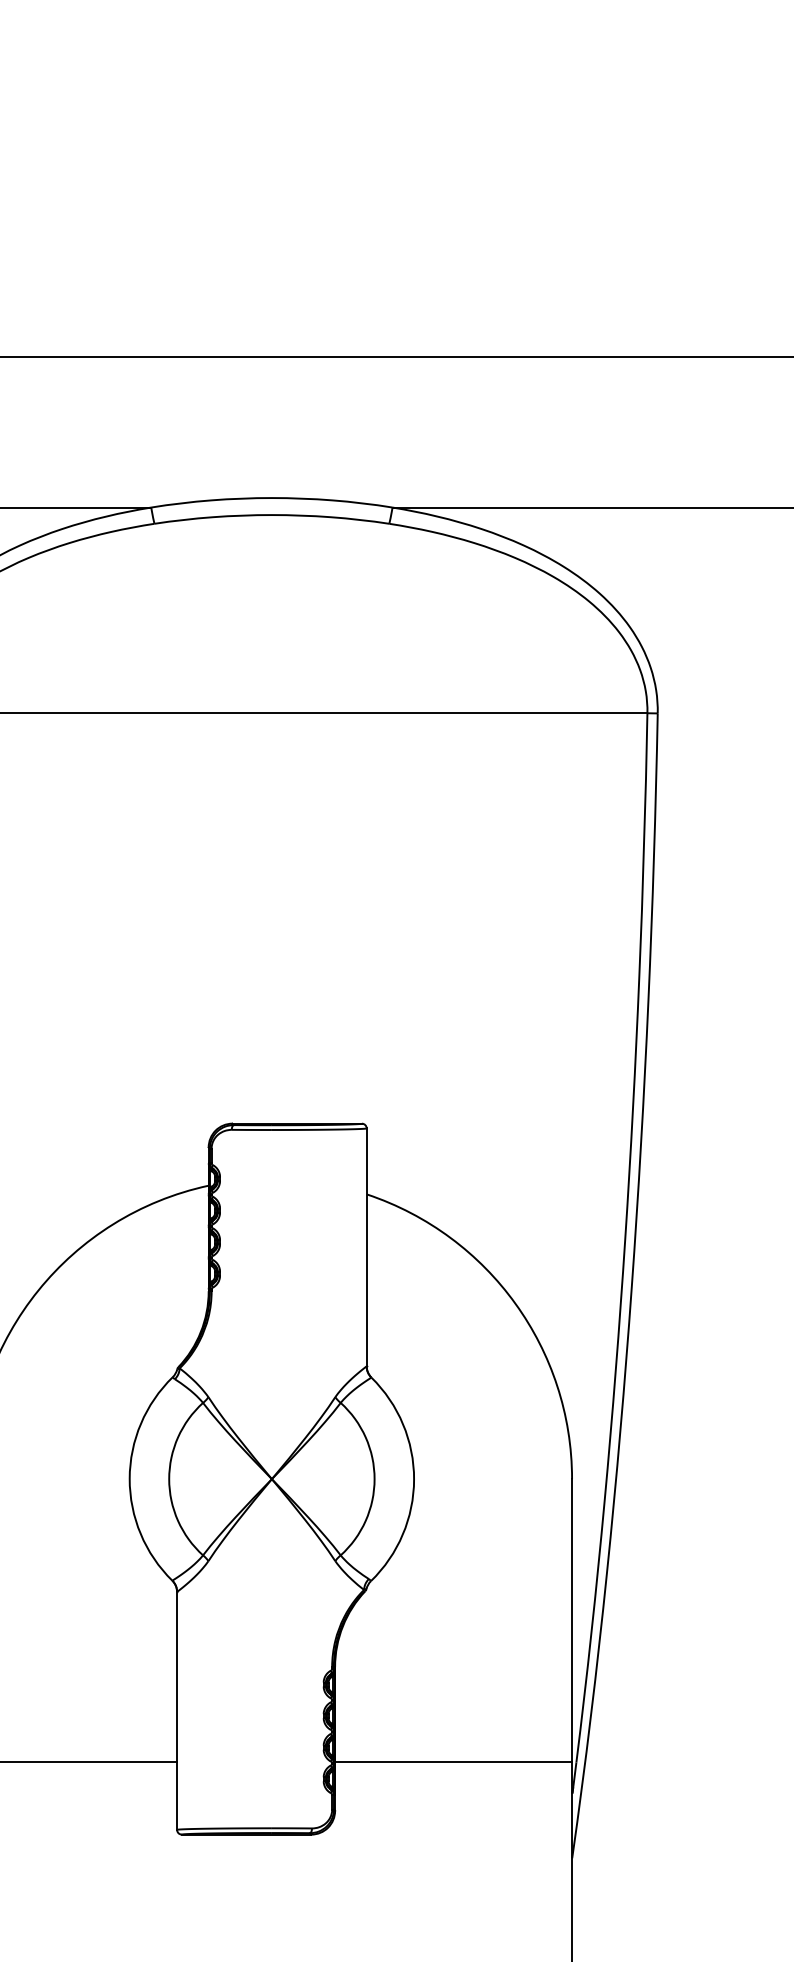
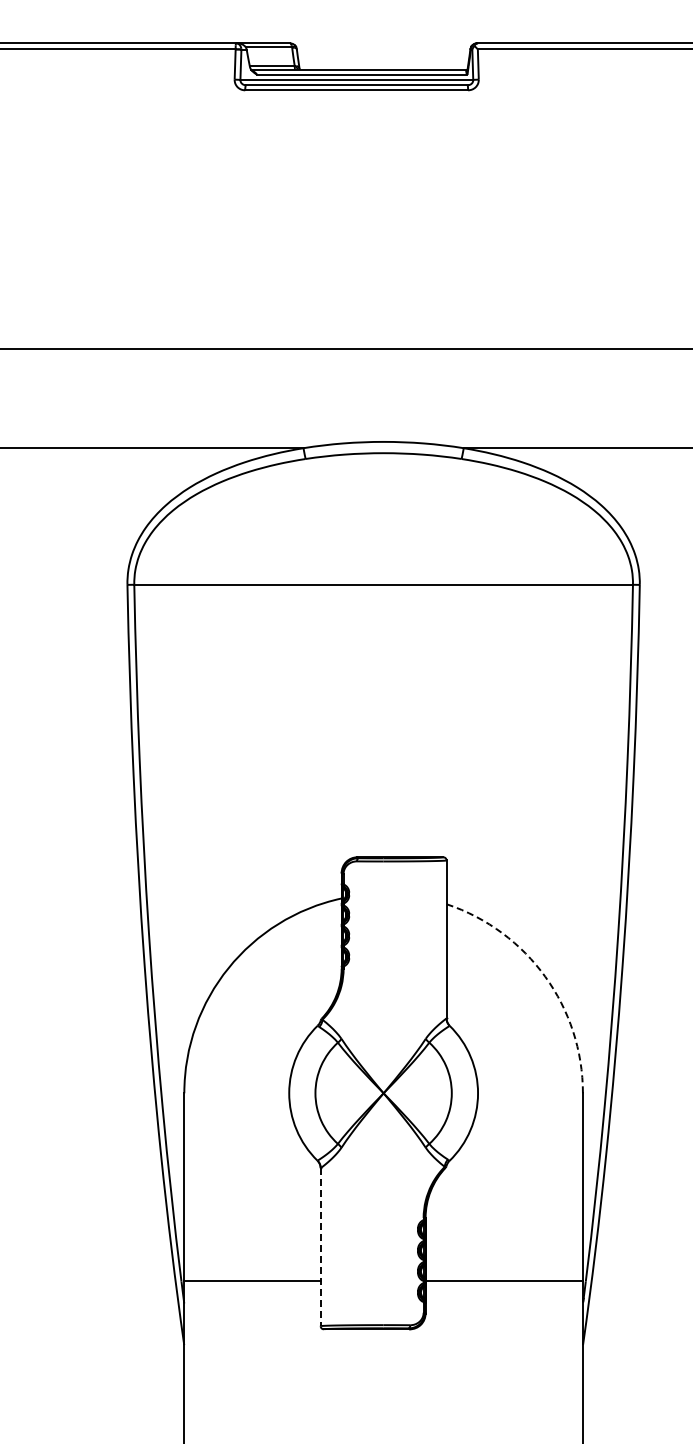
arc: (515, 1303) -> (545, 976), solid -> dashed
line: (176, 1711) -> (320, 1247), solid -> dashed

